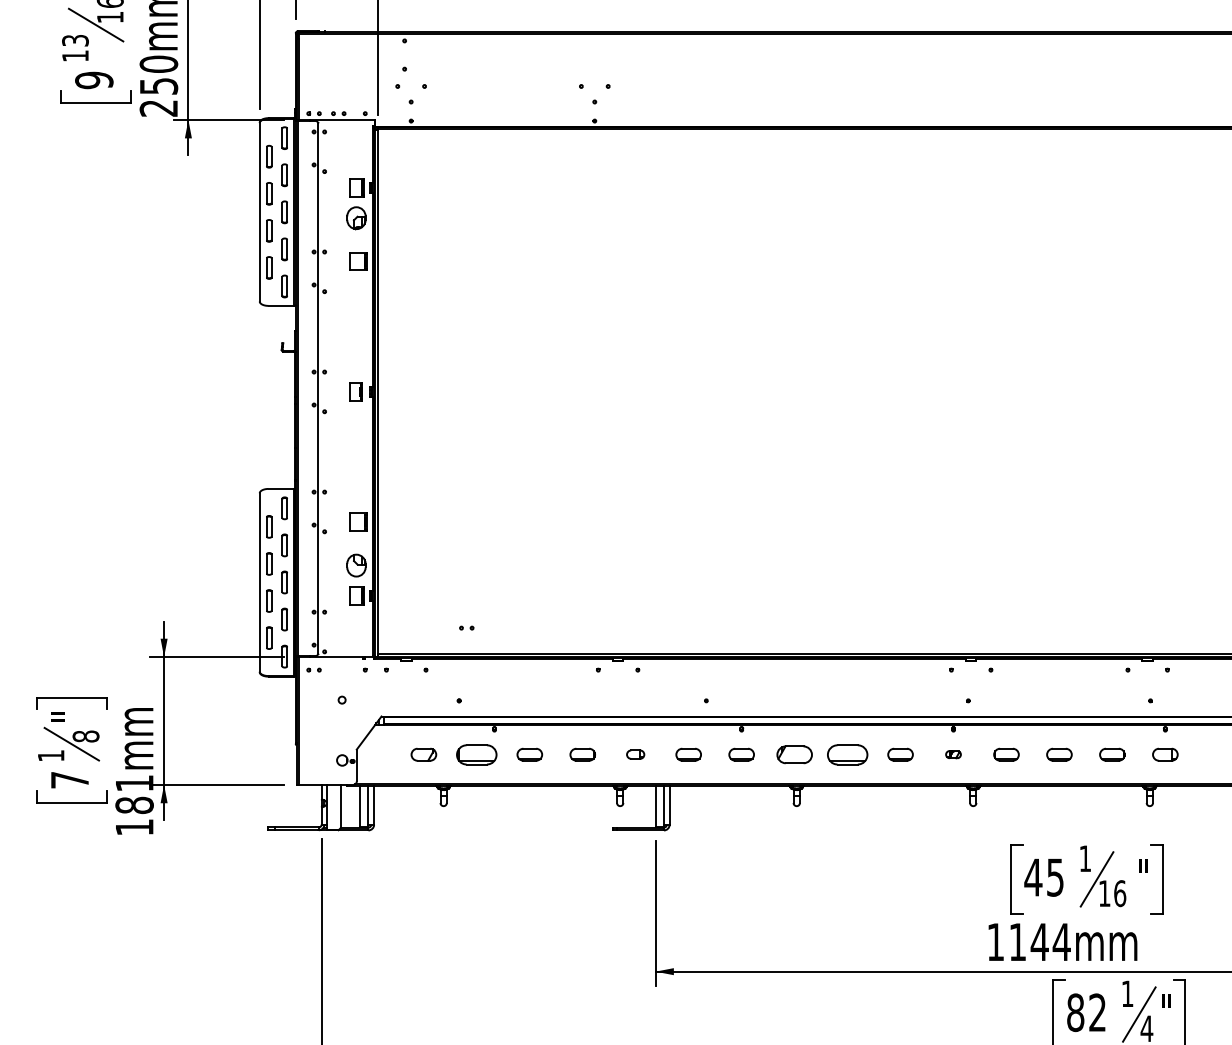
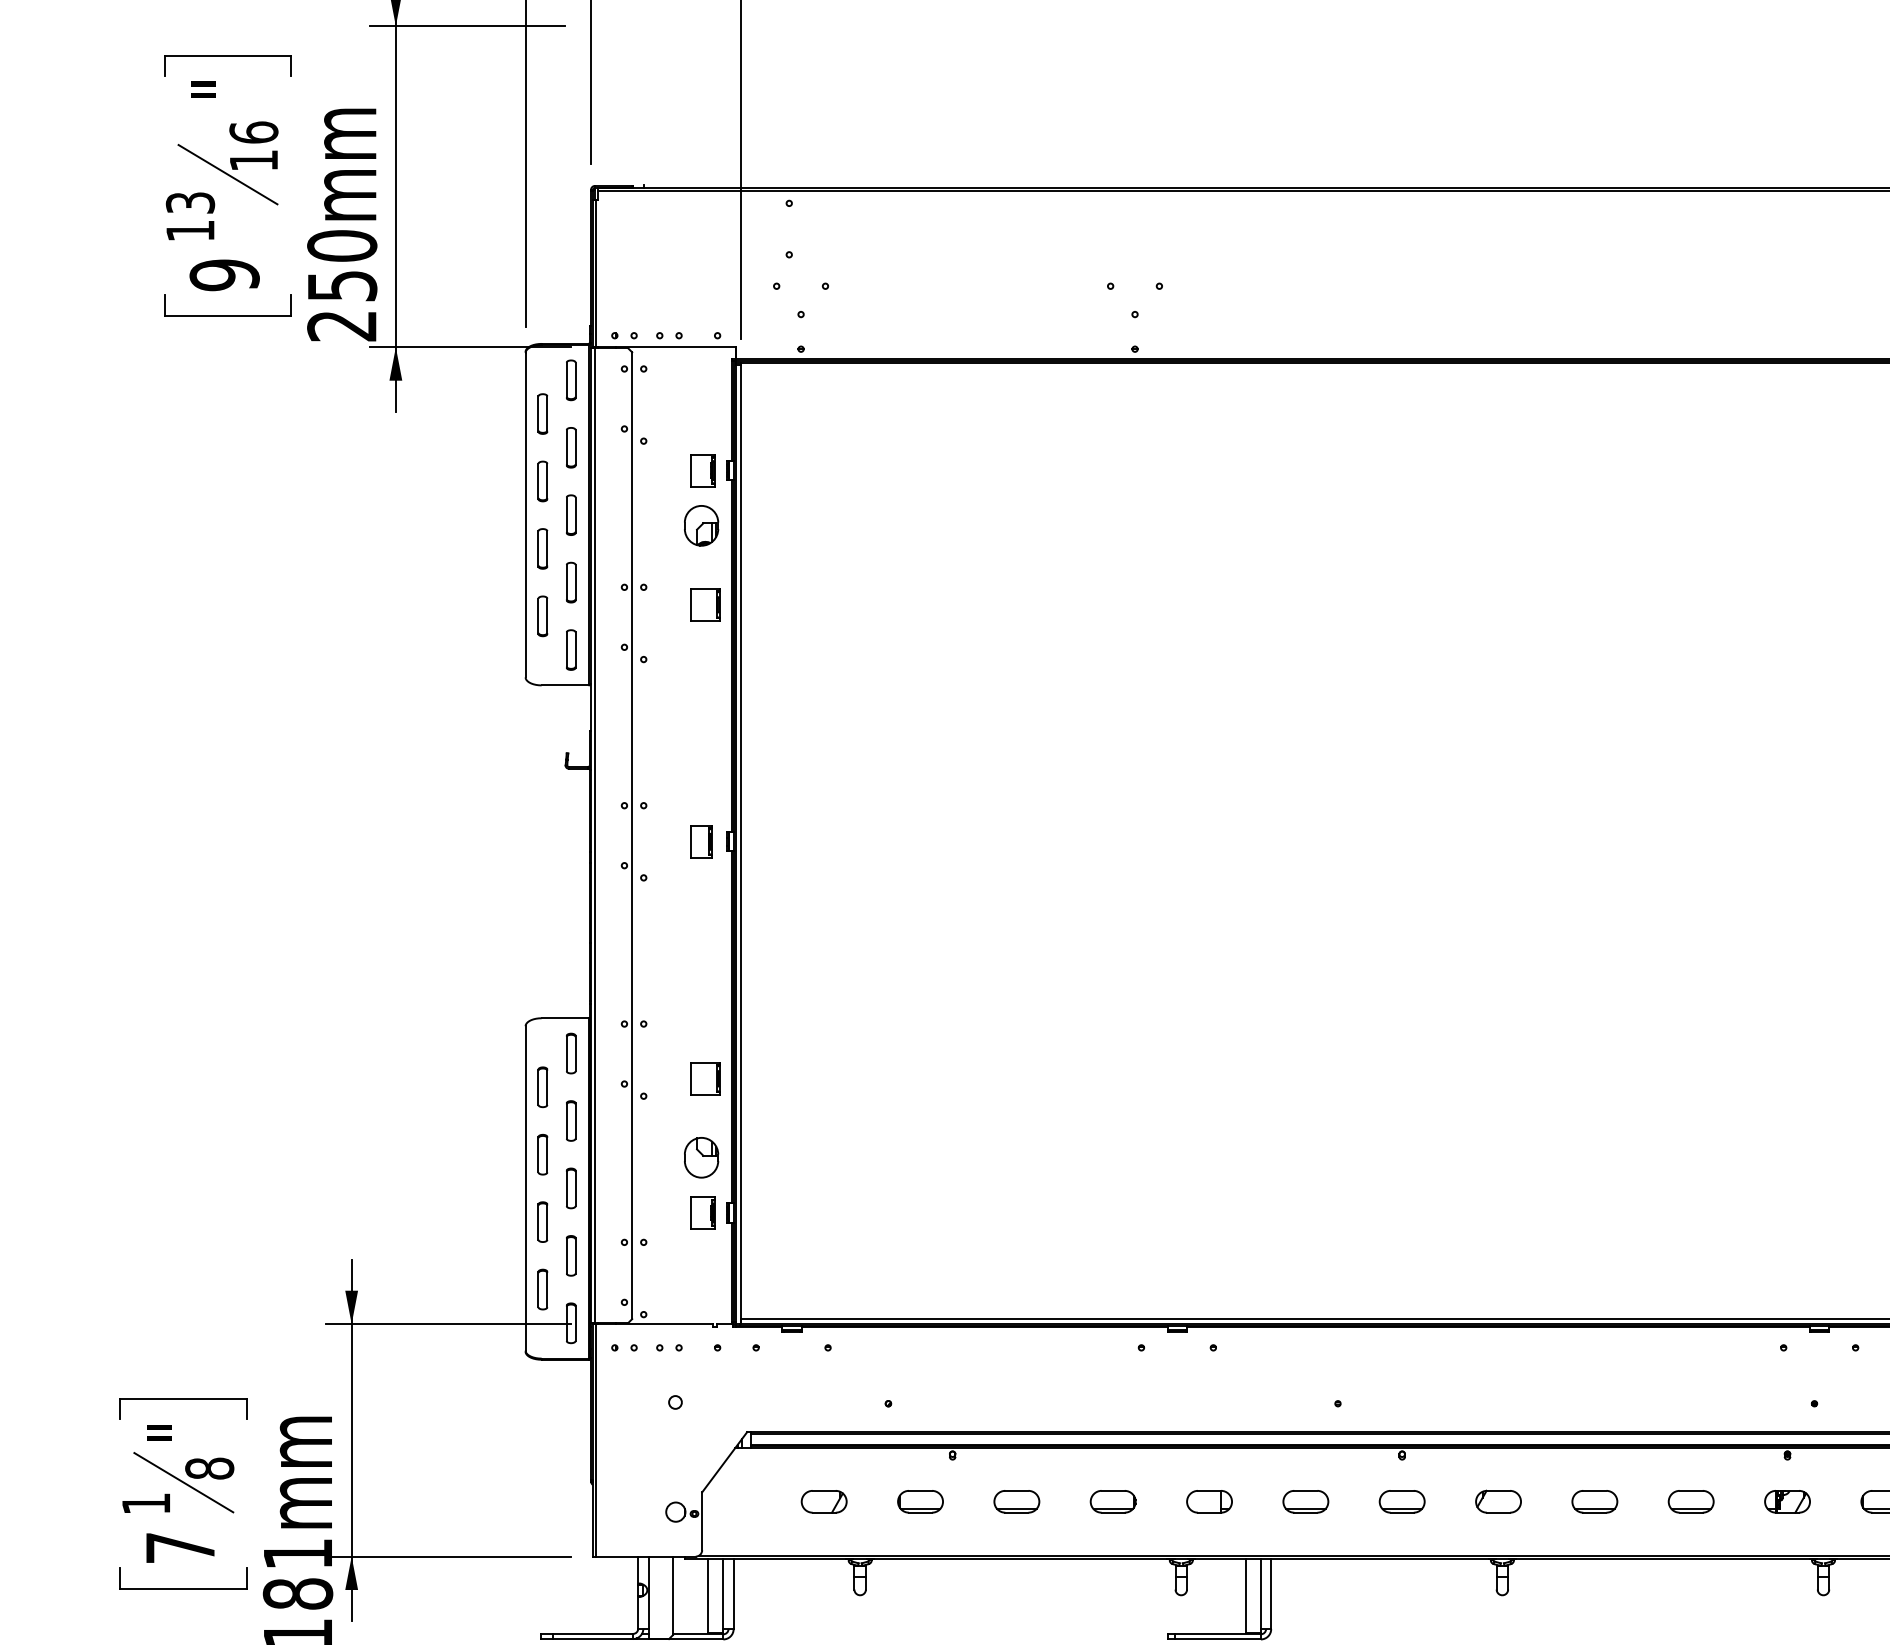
part: (466, 627) -> (668, 1346), moved
part: (476, 754) -> (919, 1501), size x0.62
part: (635, 754) -> (1209, 1501), size x1.43
part: (794, 754) -> (1498, 1501), size x0.71
part: (847, 754) -> (1594, 1501), size x0.62
part: (953, 754) -> (1787, 1501), size x1.67

